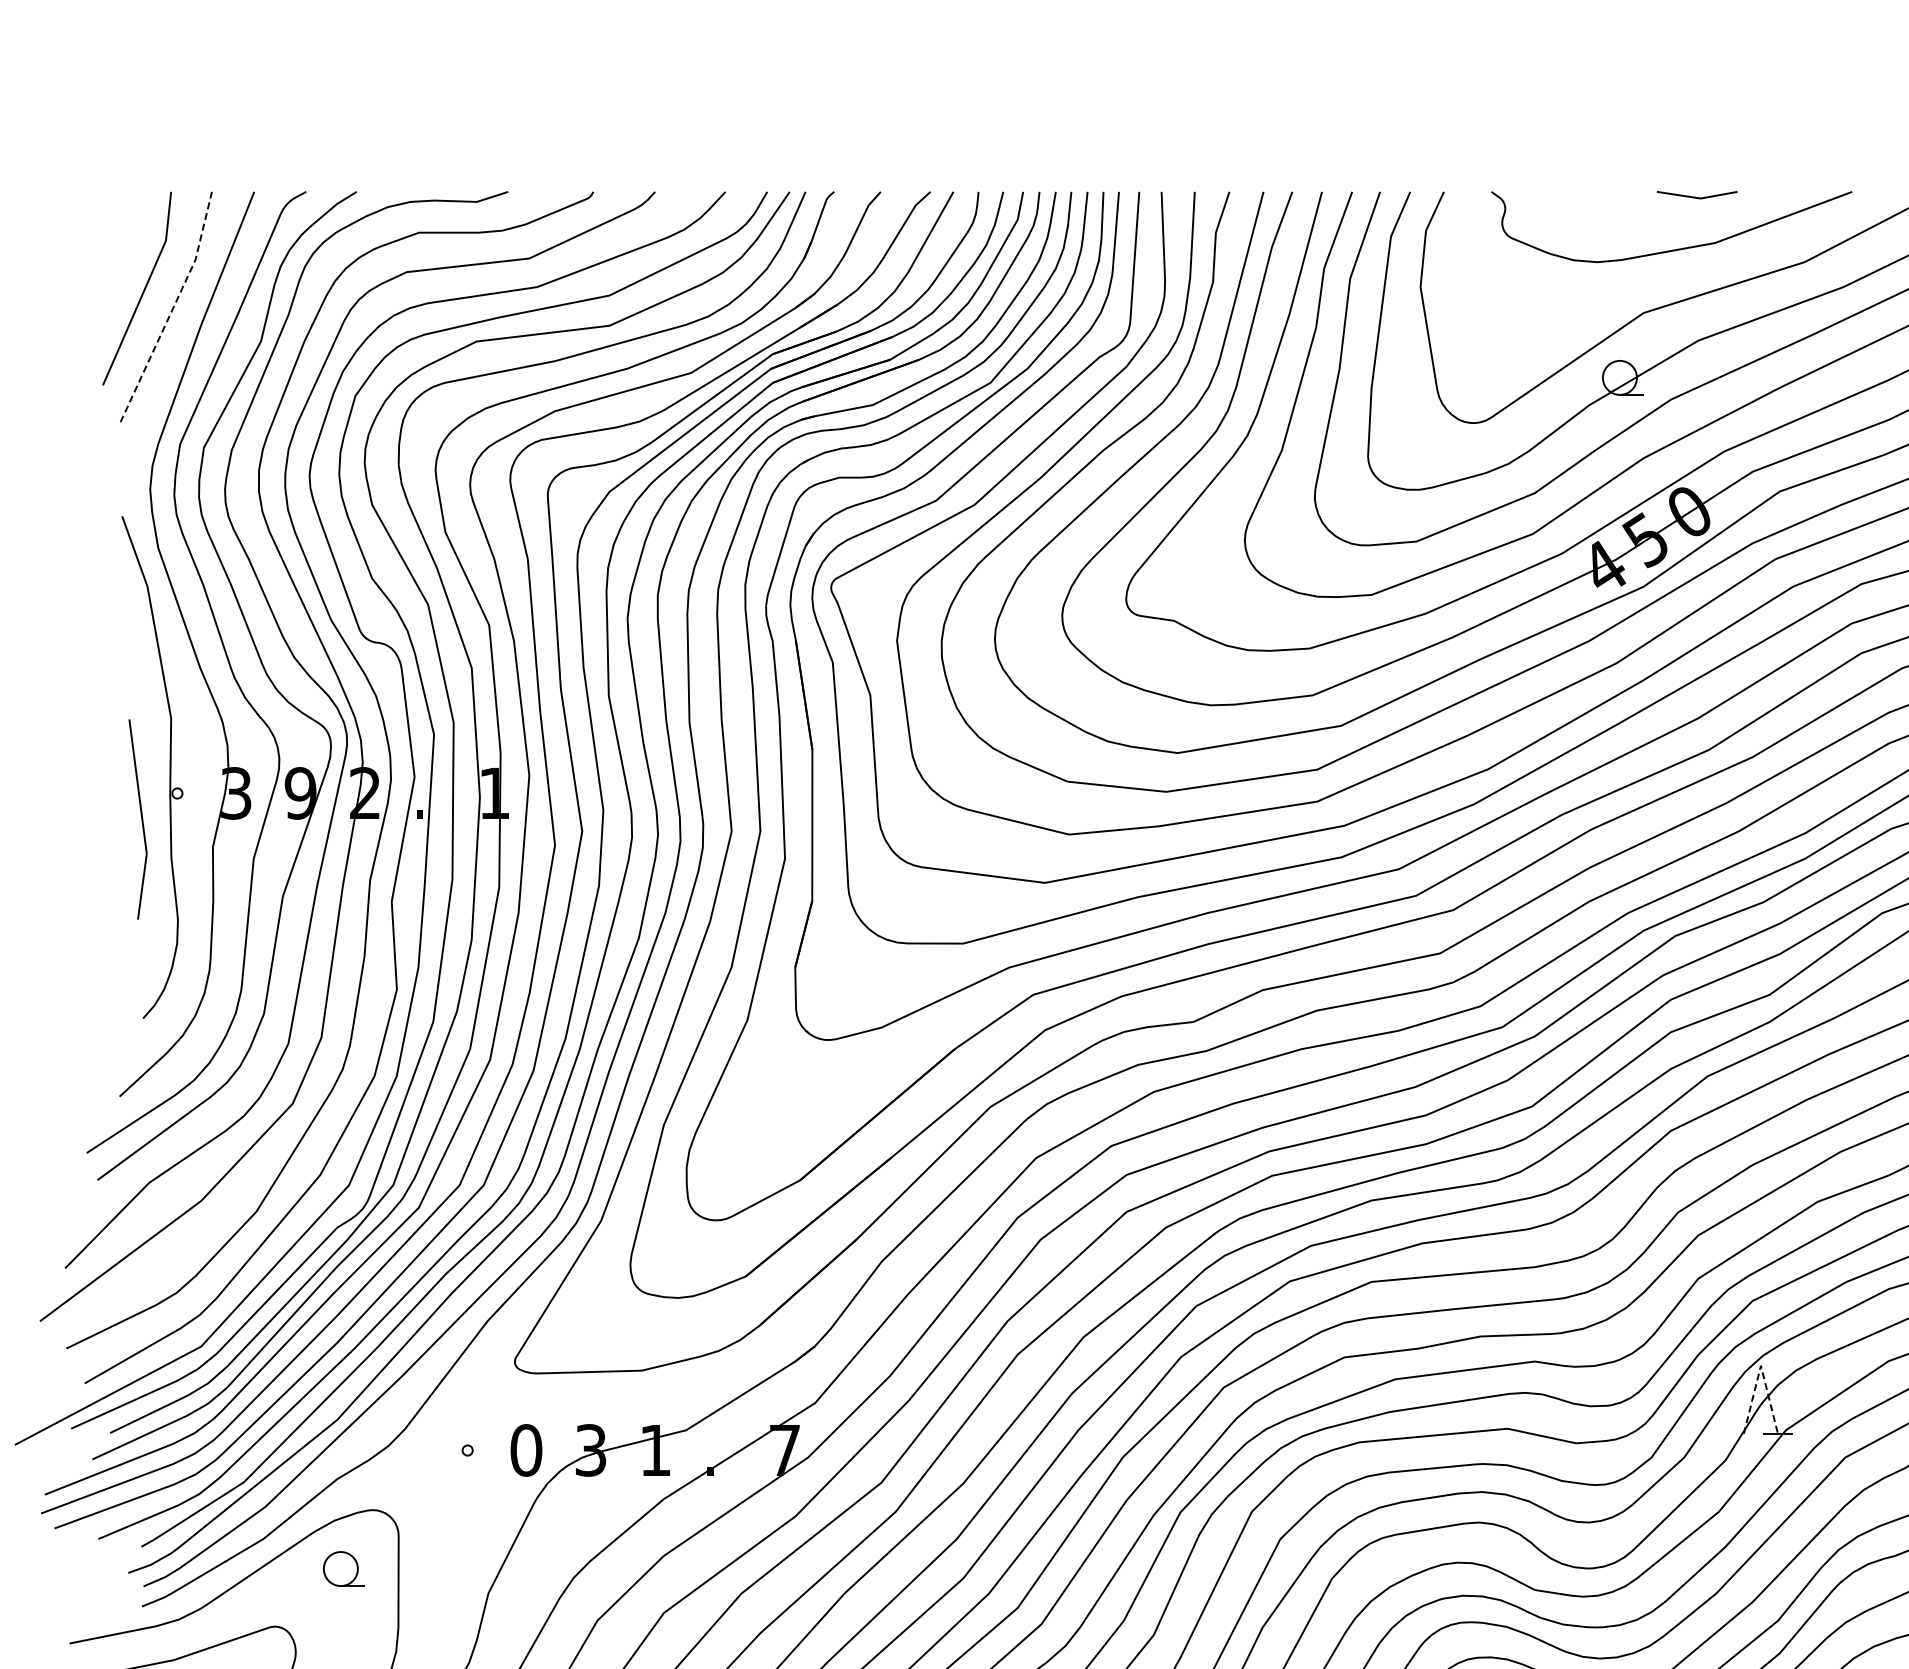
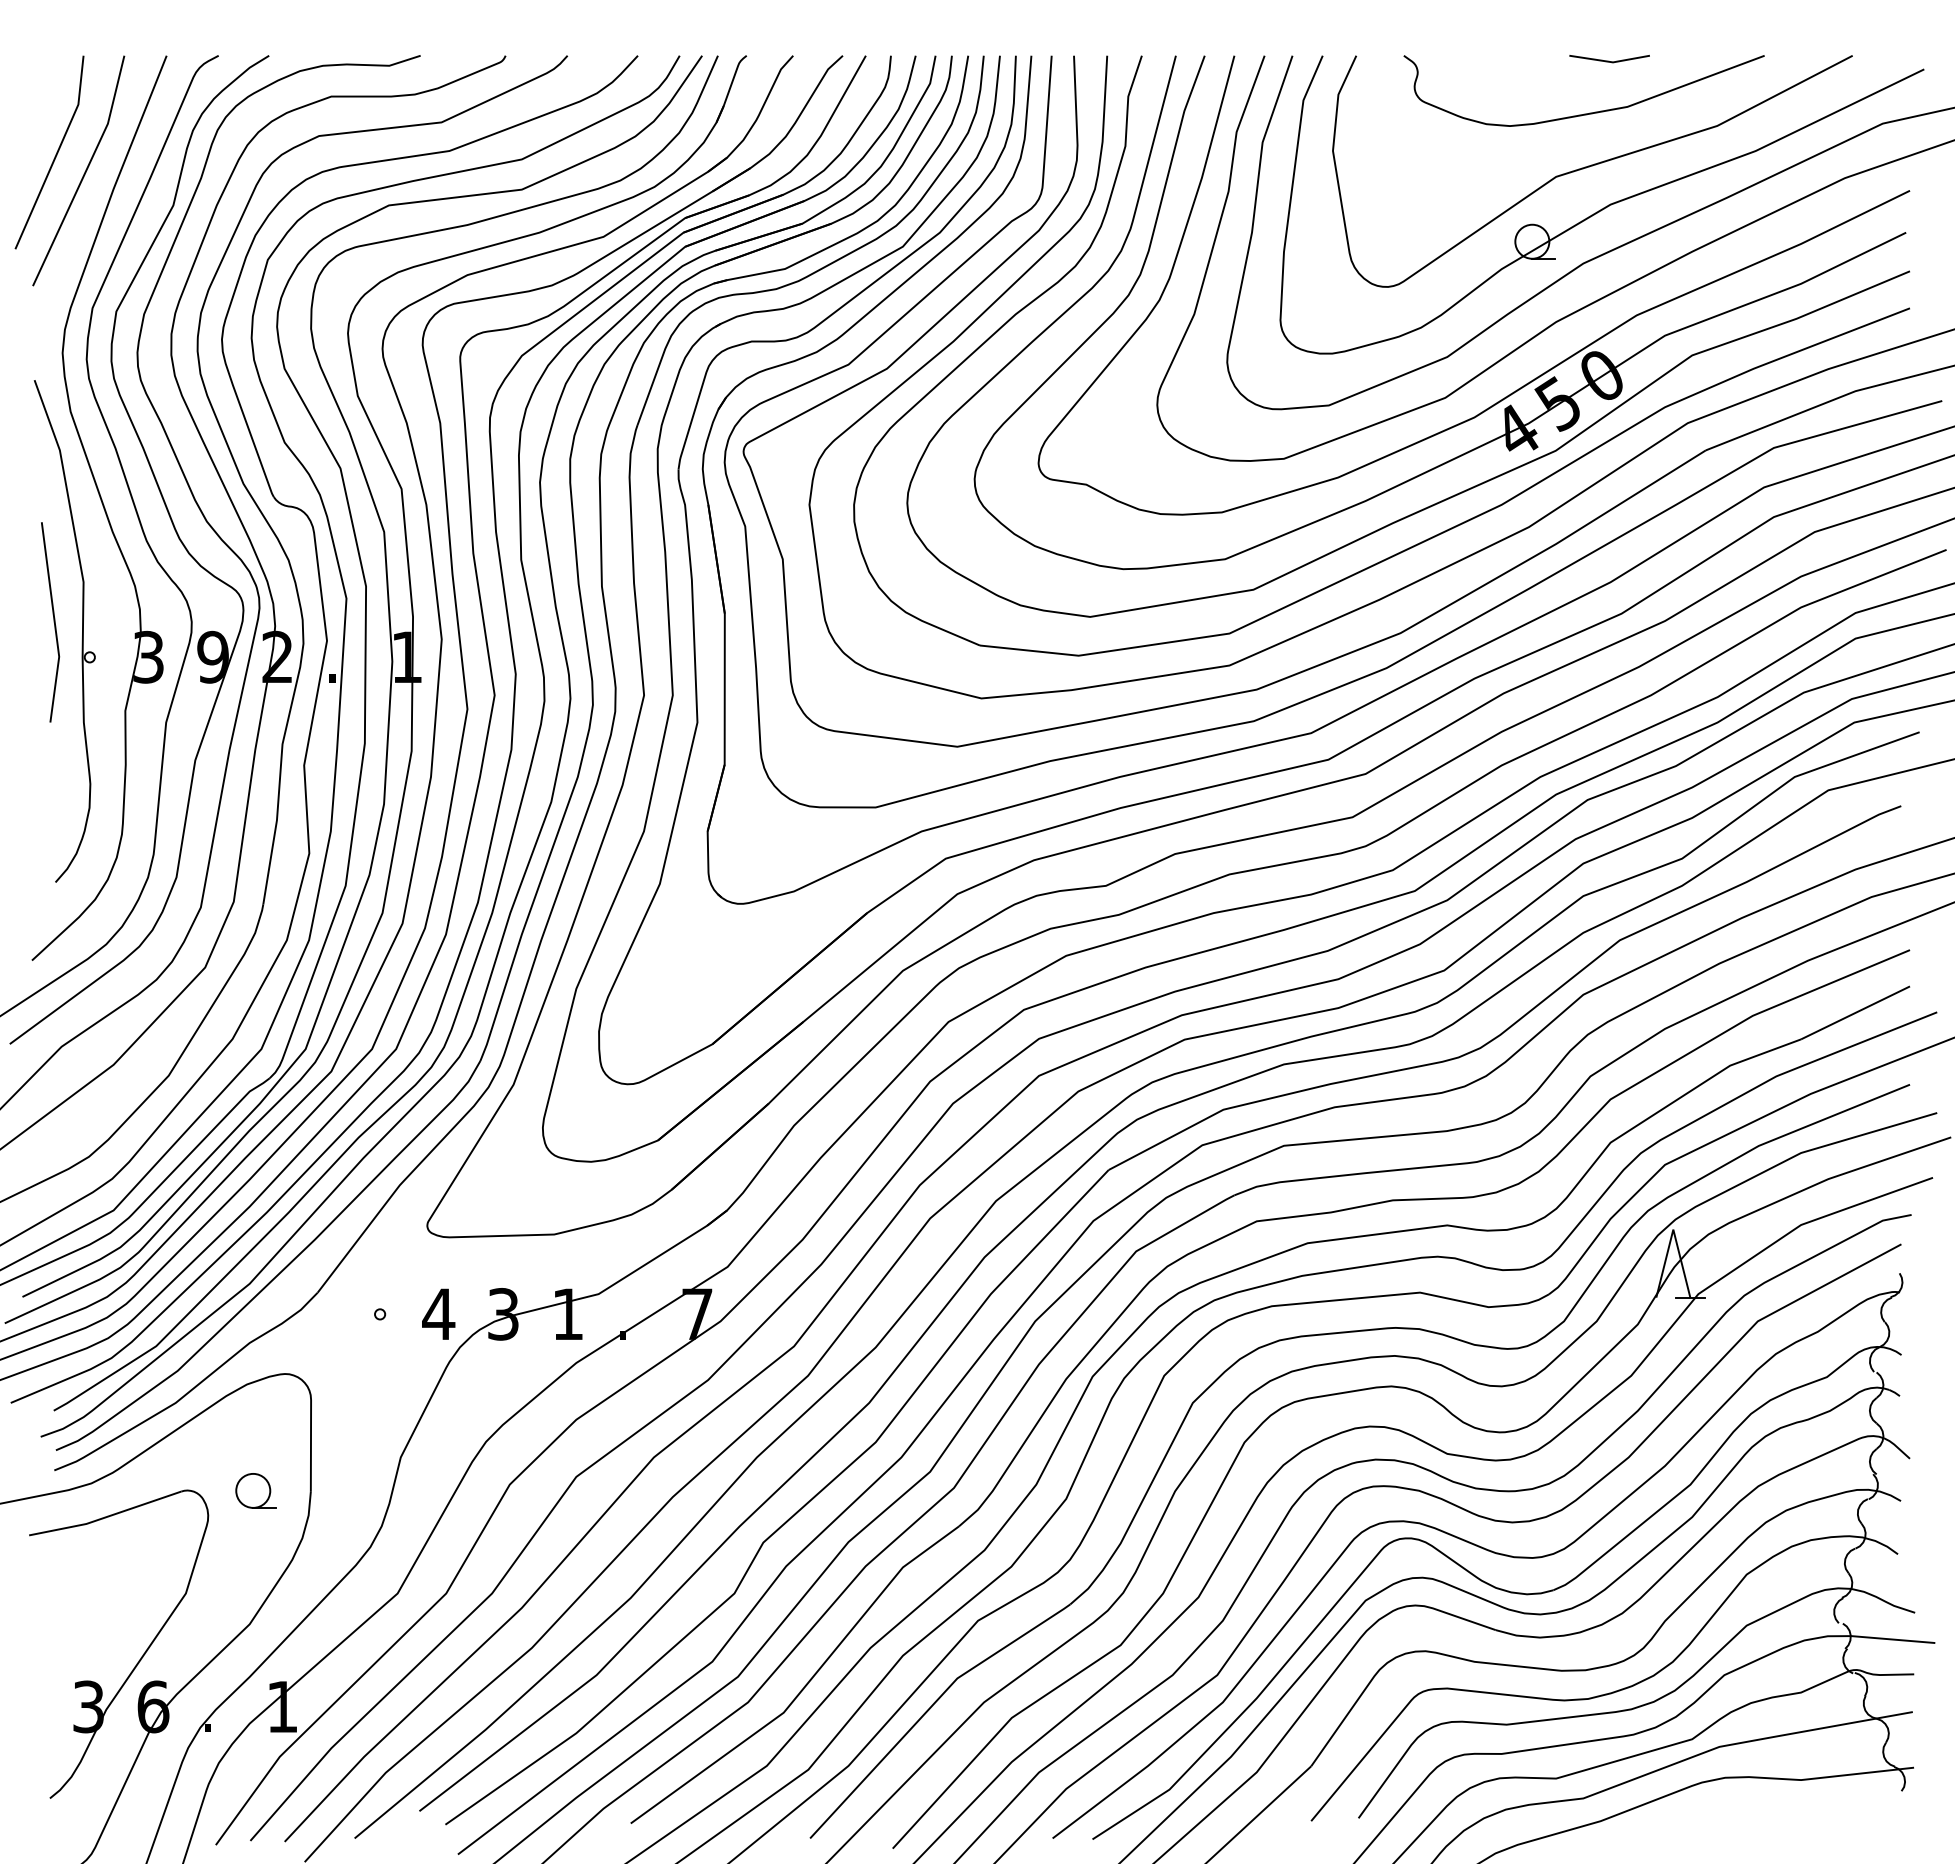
line: (173, 307) -> (85, 171), dashed -> solid
line: (141, 819) -> (53, 622), moved
line: (1761, 1365) -> (1673, 1229), dashed -> solid
text: (526, 1450) -> (438, 1314), 0 -> 4
part: (343, 1568) -> (255, 1490), moved

